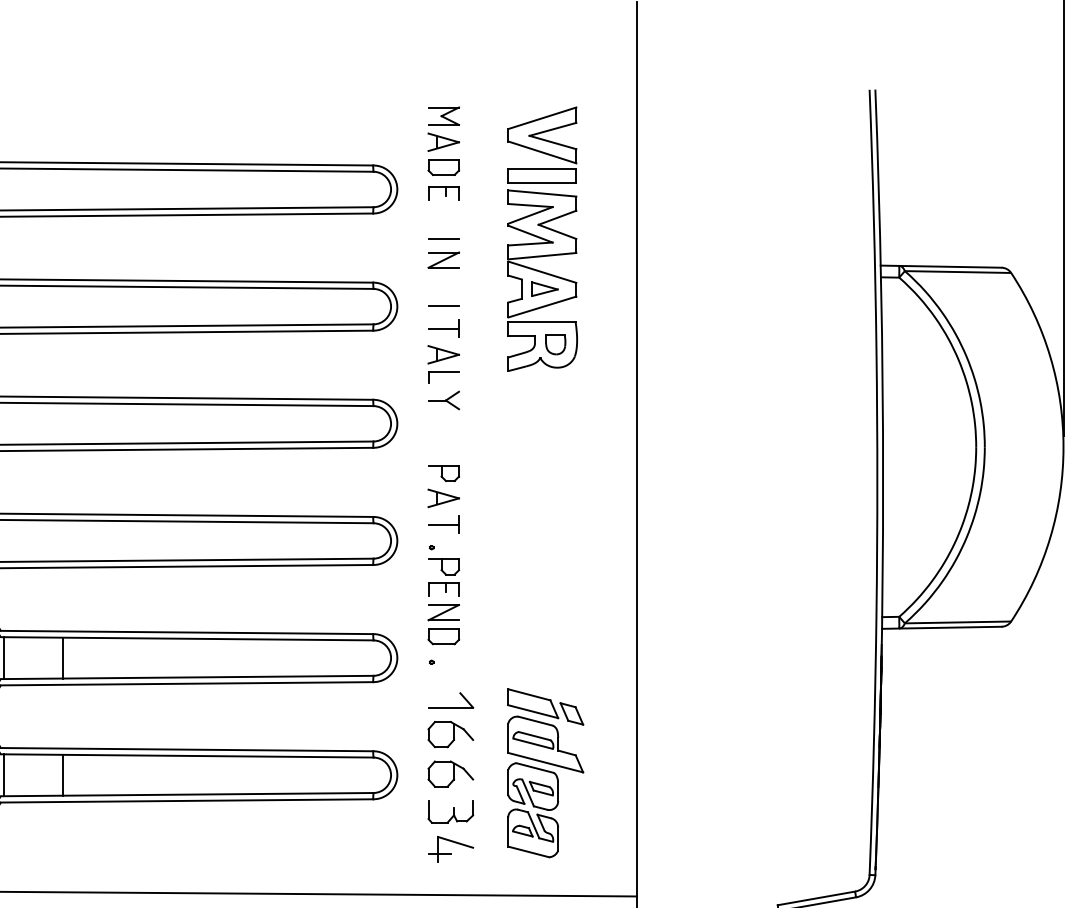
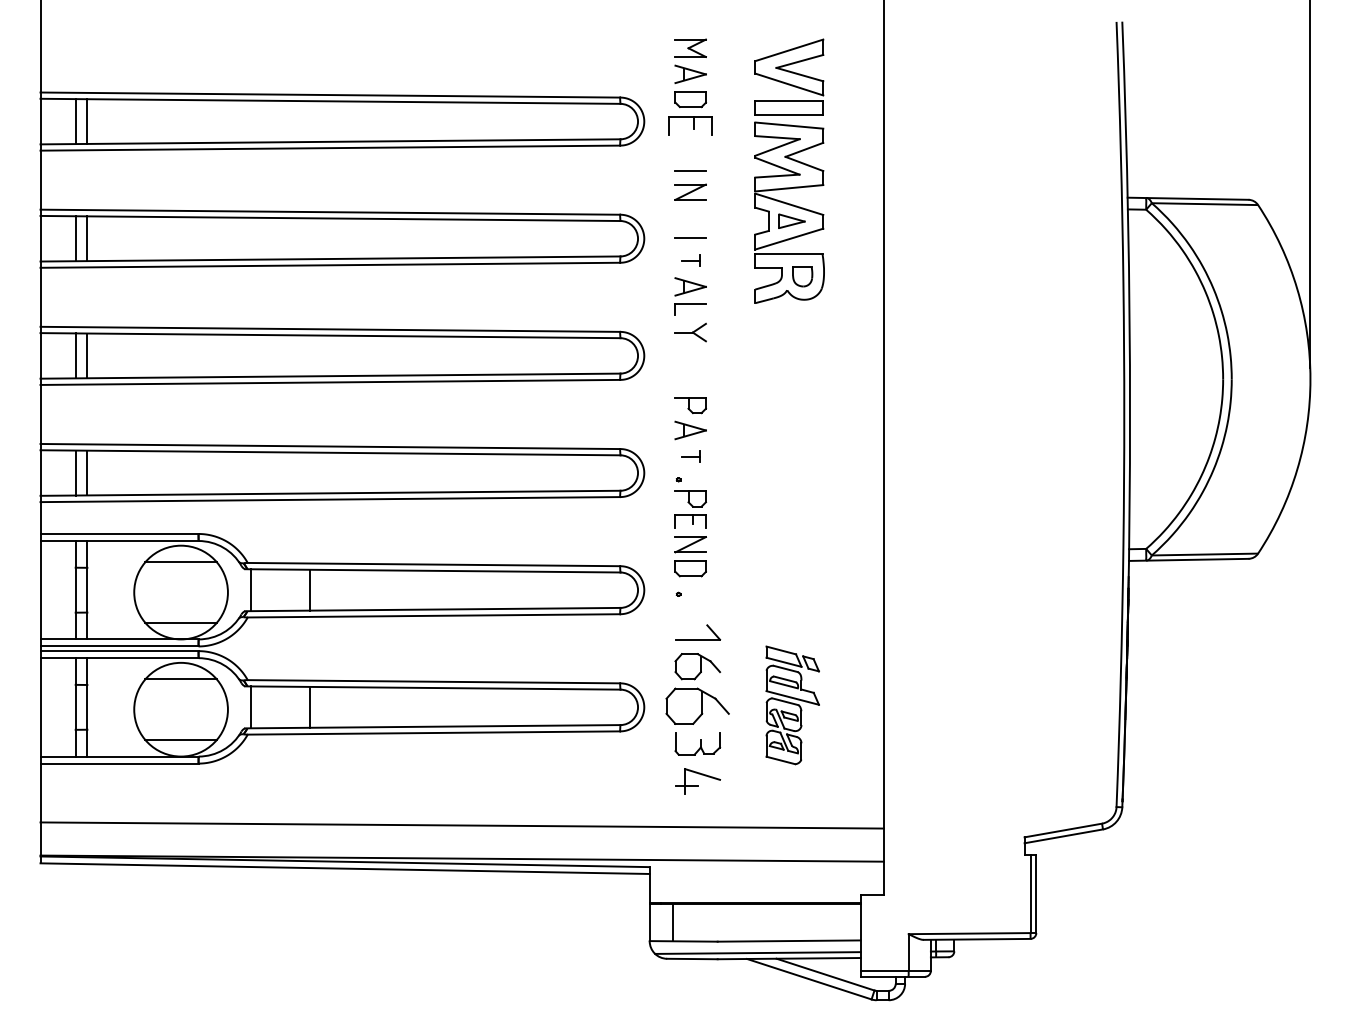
part: (443, 193) -> (690, 125), size x1.4
part: (443, 328) -> (690, 260), size x0.6
part: (443, 524) -> (690, 456), size x0.6
part: (450, 773) -> (697, 705), size x1.4
part: (545, 773) -> (792, 705), size x0.7

